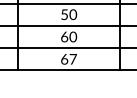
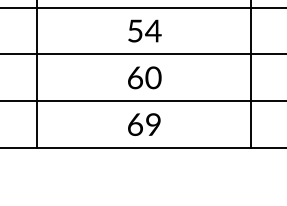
text: (73, 14) -> (153, 30), 50 -> 54
text: (72, 59) -> (151, 125), 67 -> 69

